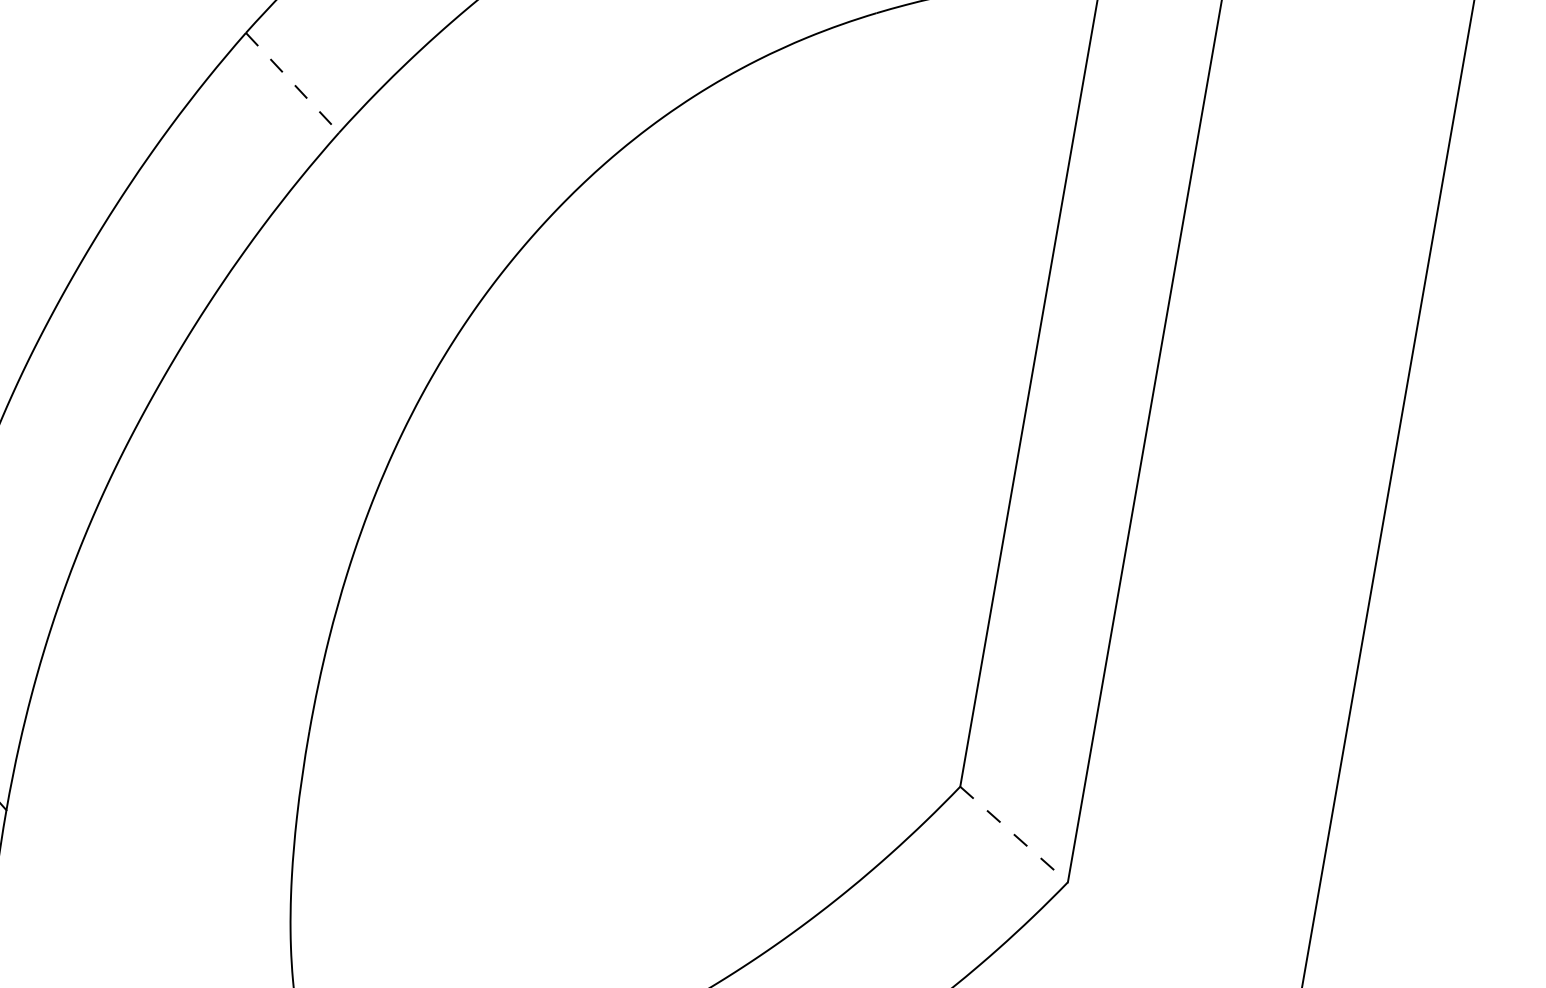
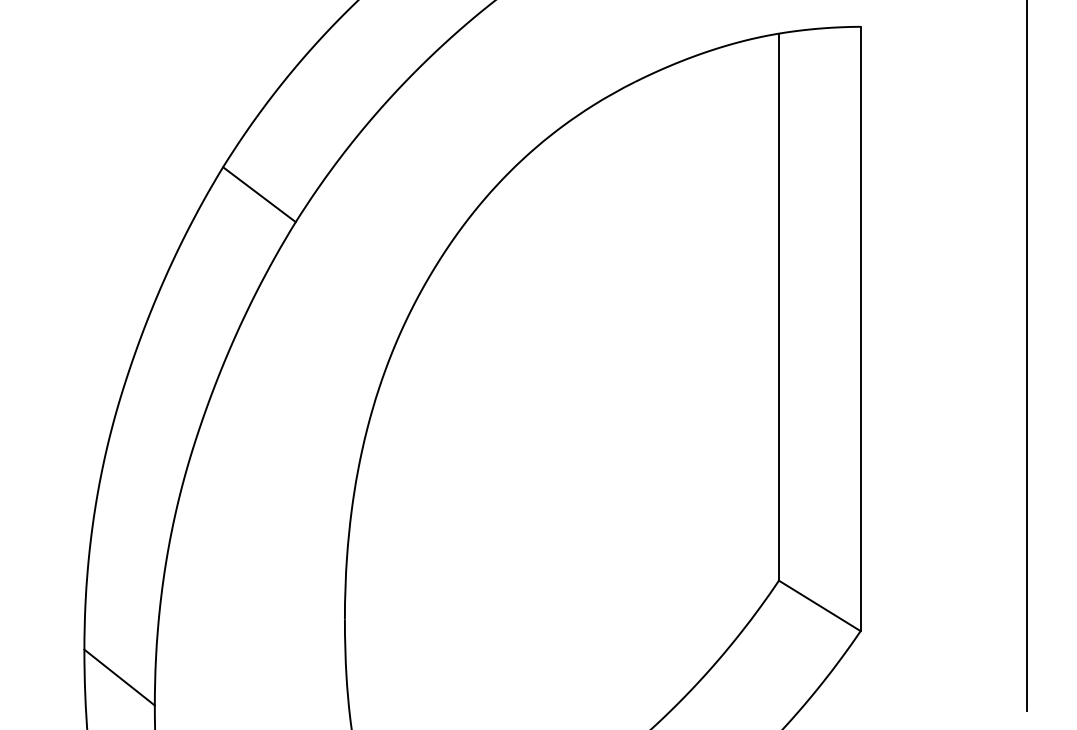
line: (292, 82) -> (259, 194), dashed -> solid
line: (1014, 835) -> (820, 606), dashed -> solid

